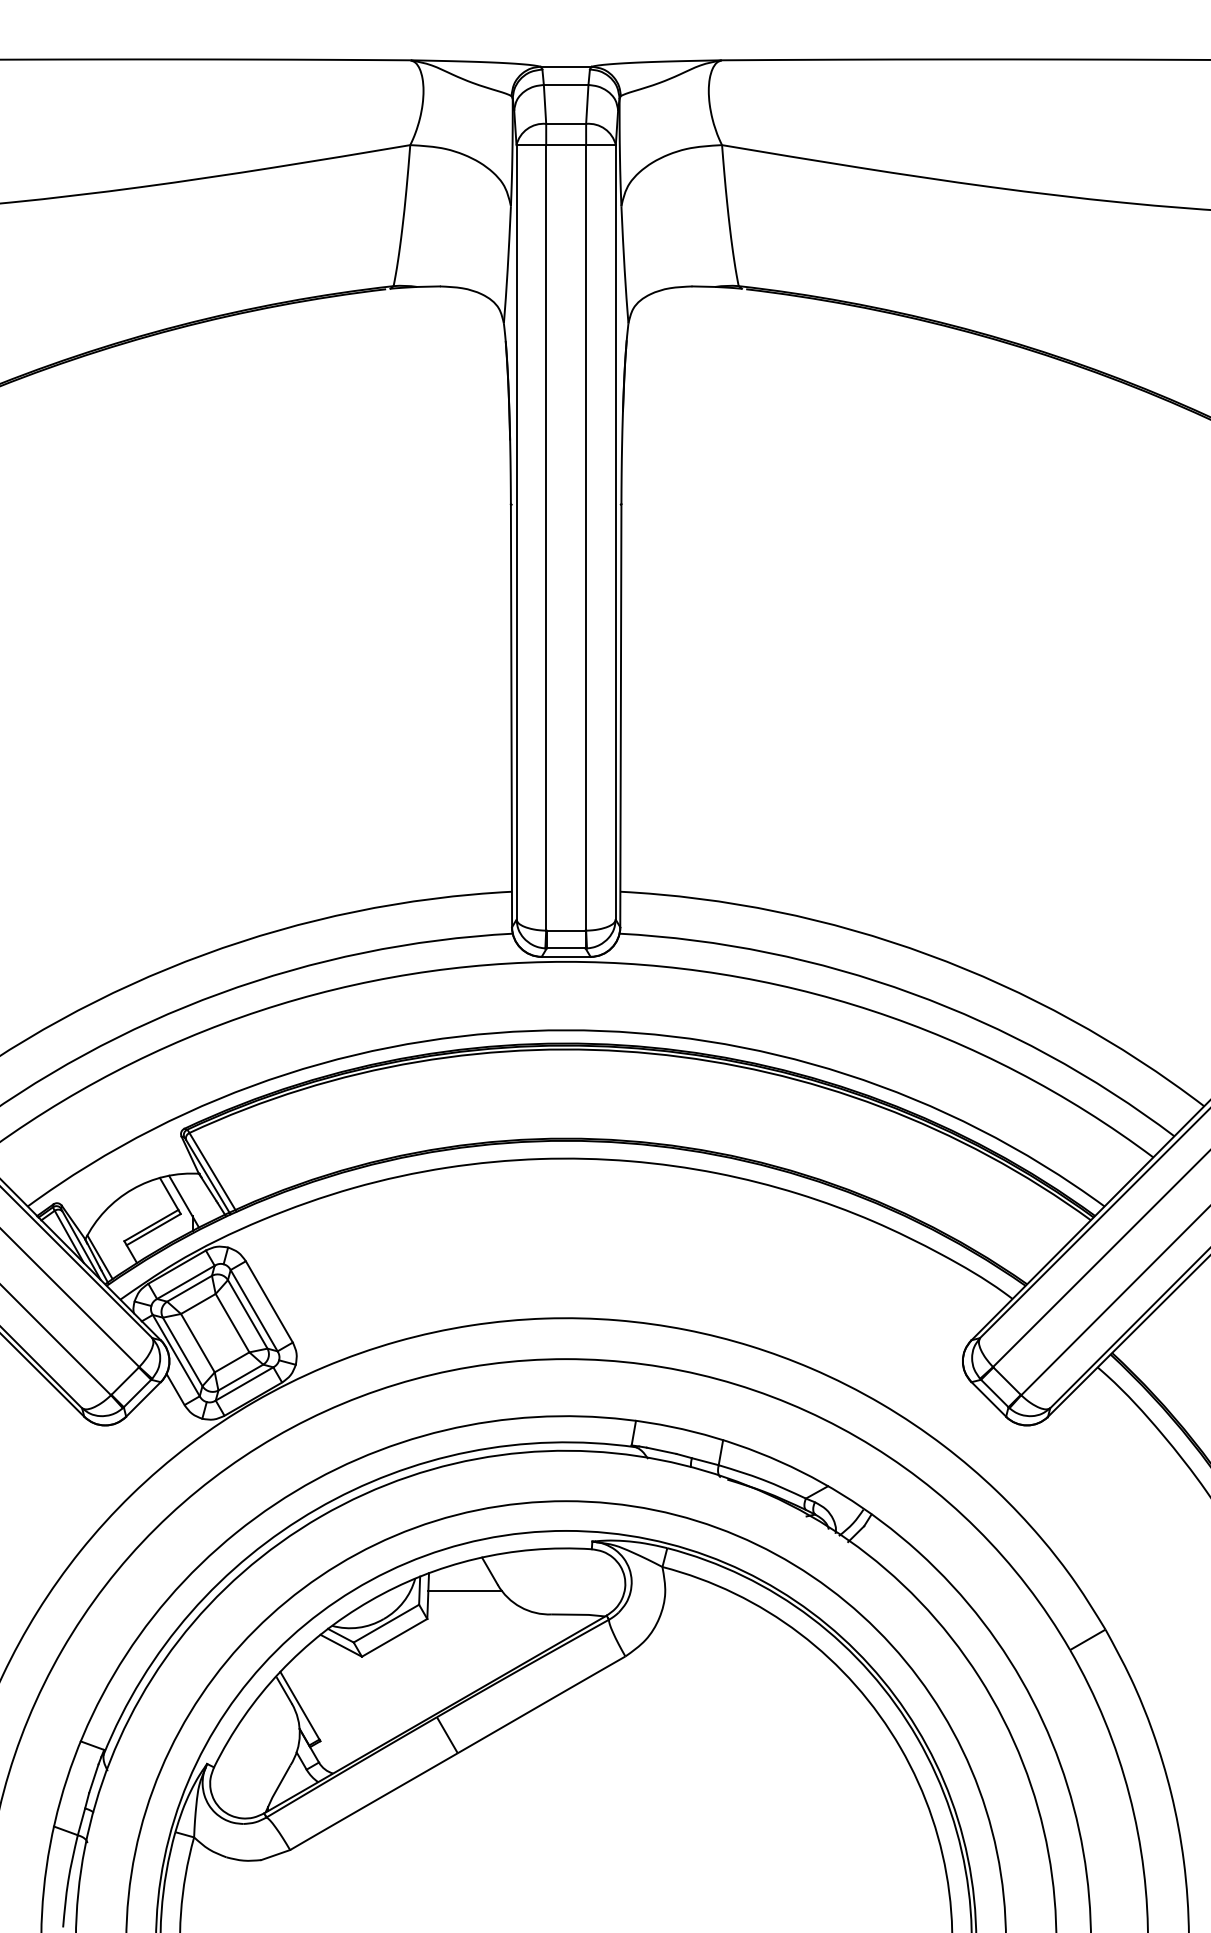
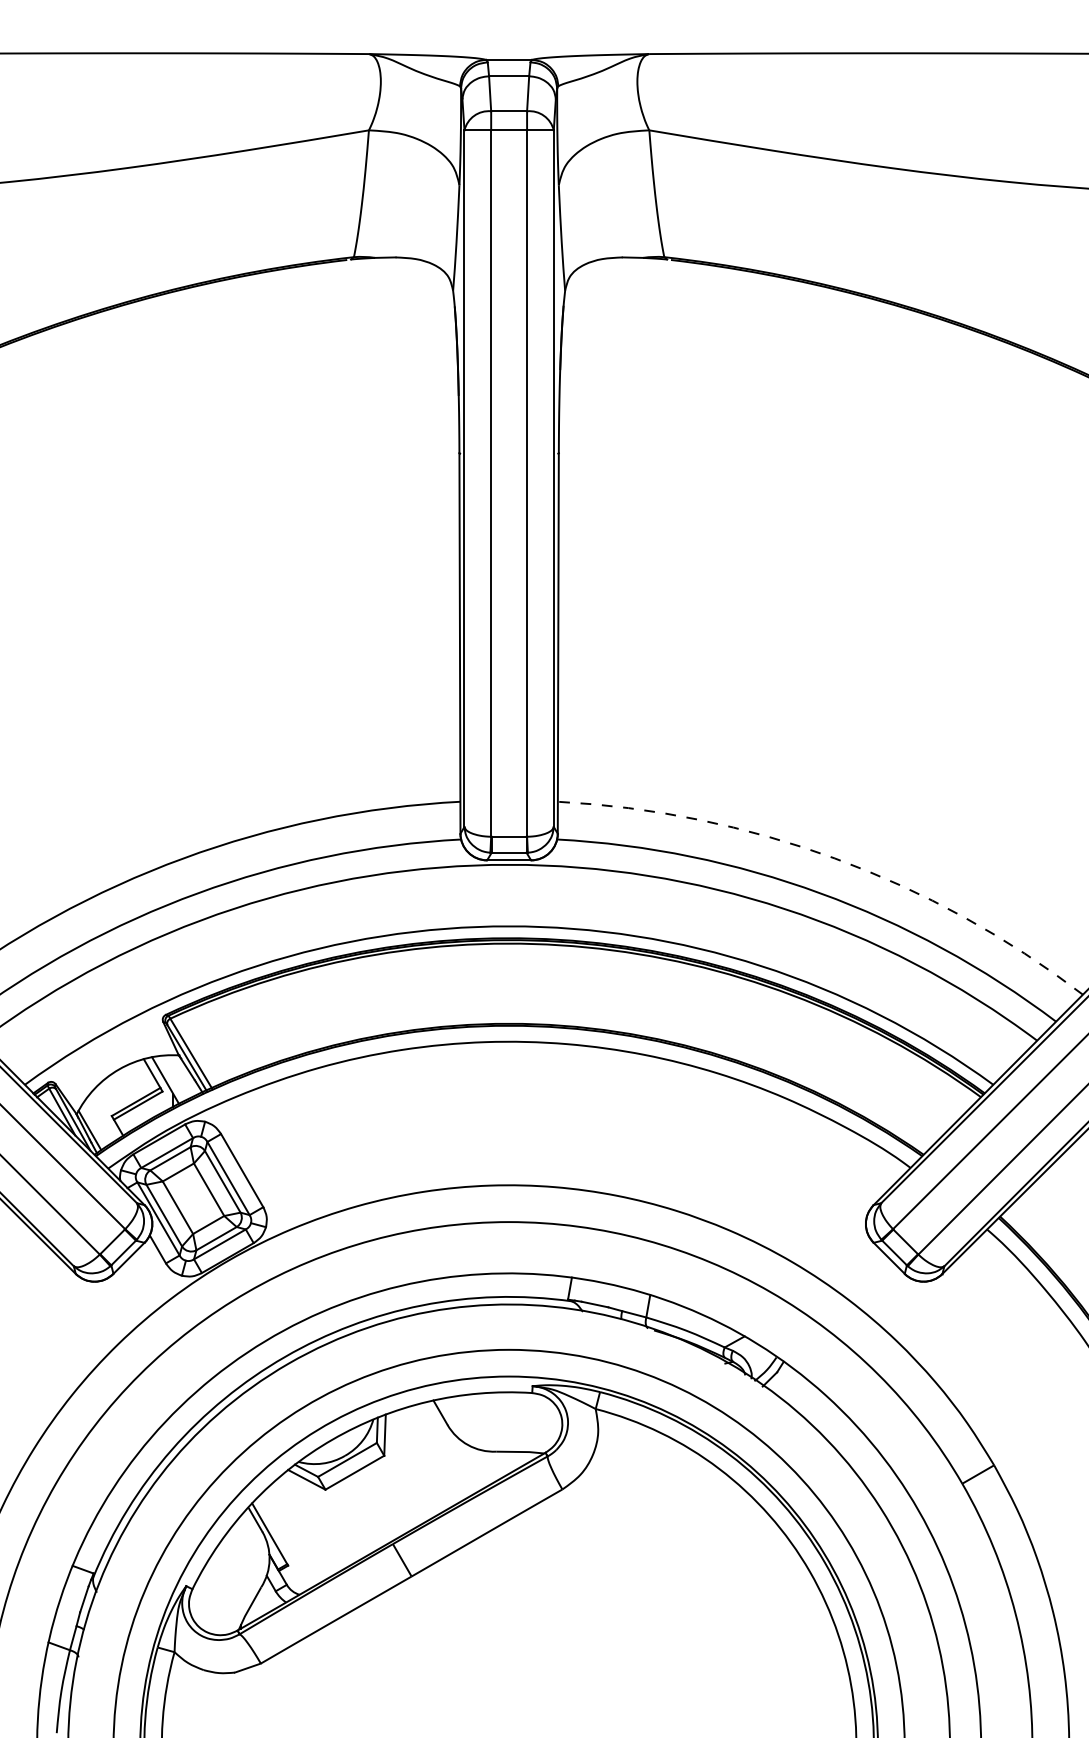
arc: (927, 954) -> (834, 858), solid -> dashed
line: (465, 1590) -> (418, 1430), removed

